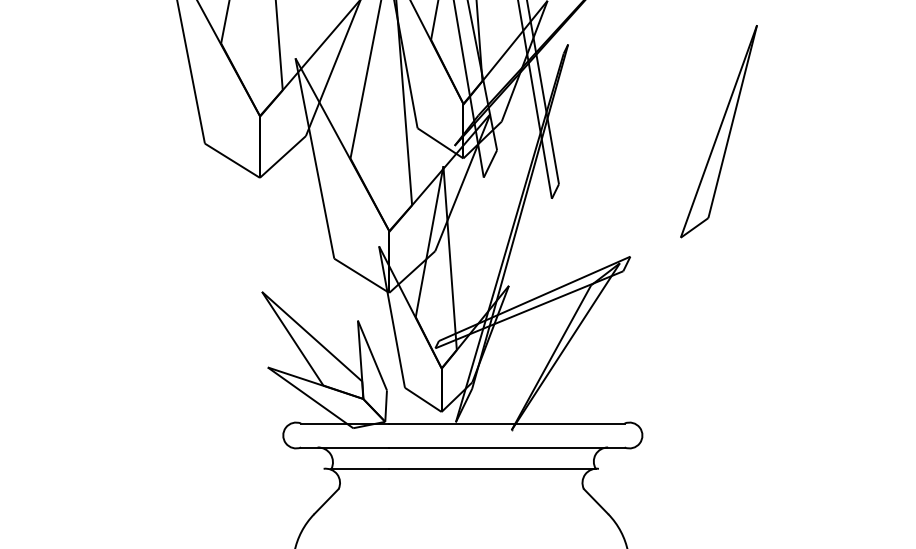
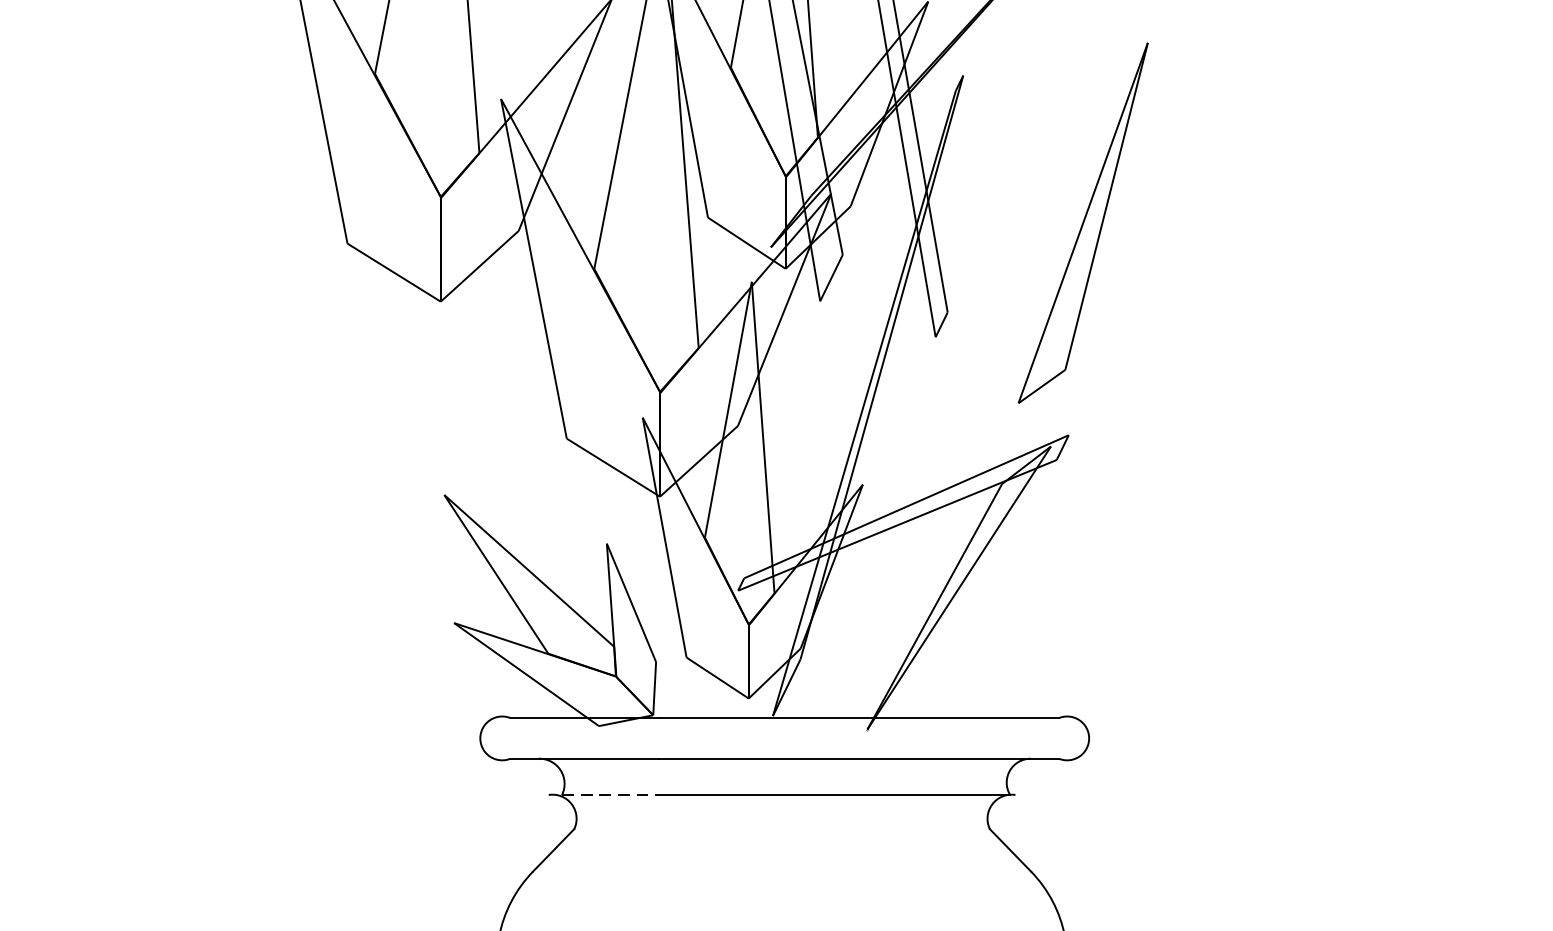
part: (718, 131) -> (1082, 223), moved
line: (360, 468) -> (611, 794), solid -> dashed

